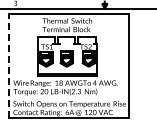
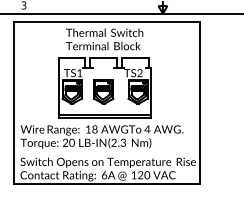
line: (8, 66) -> (13, 103), dashed -> solid

